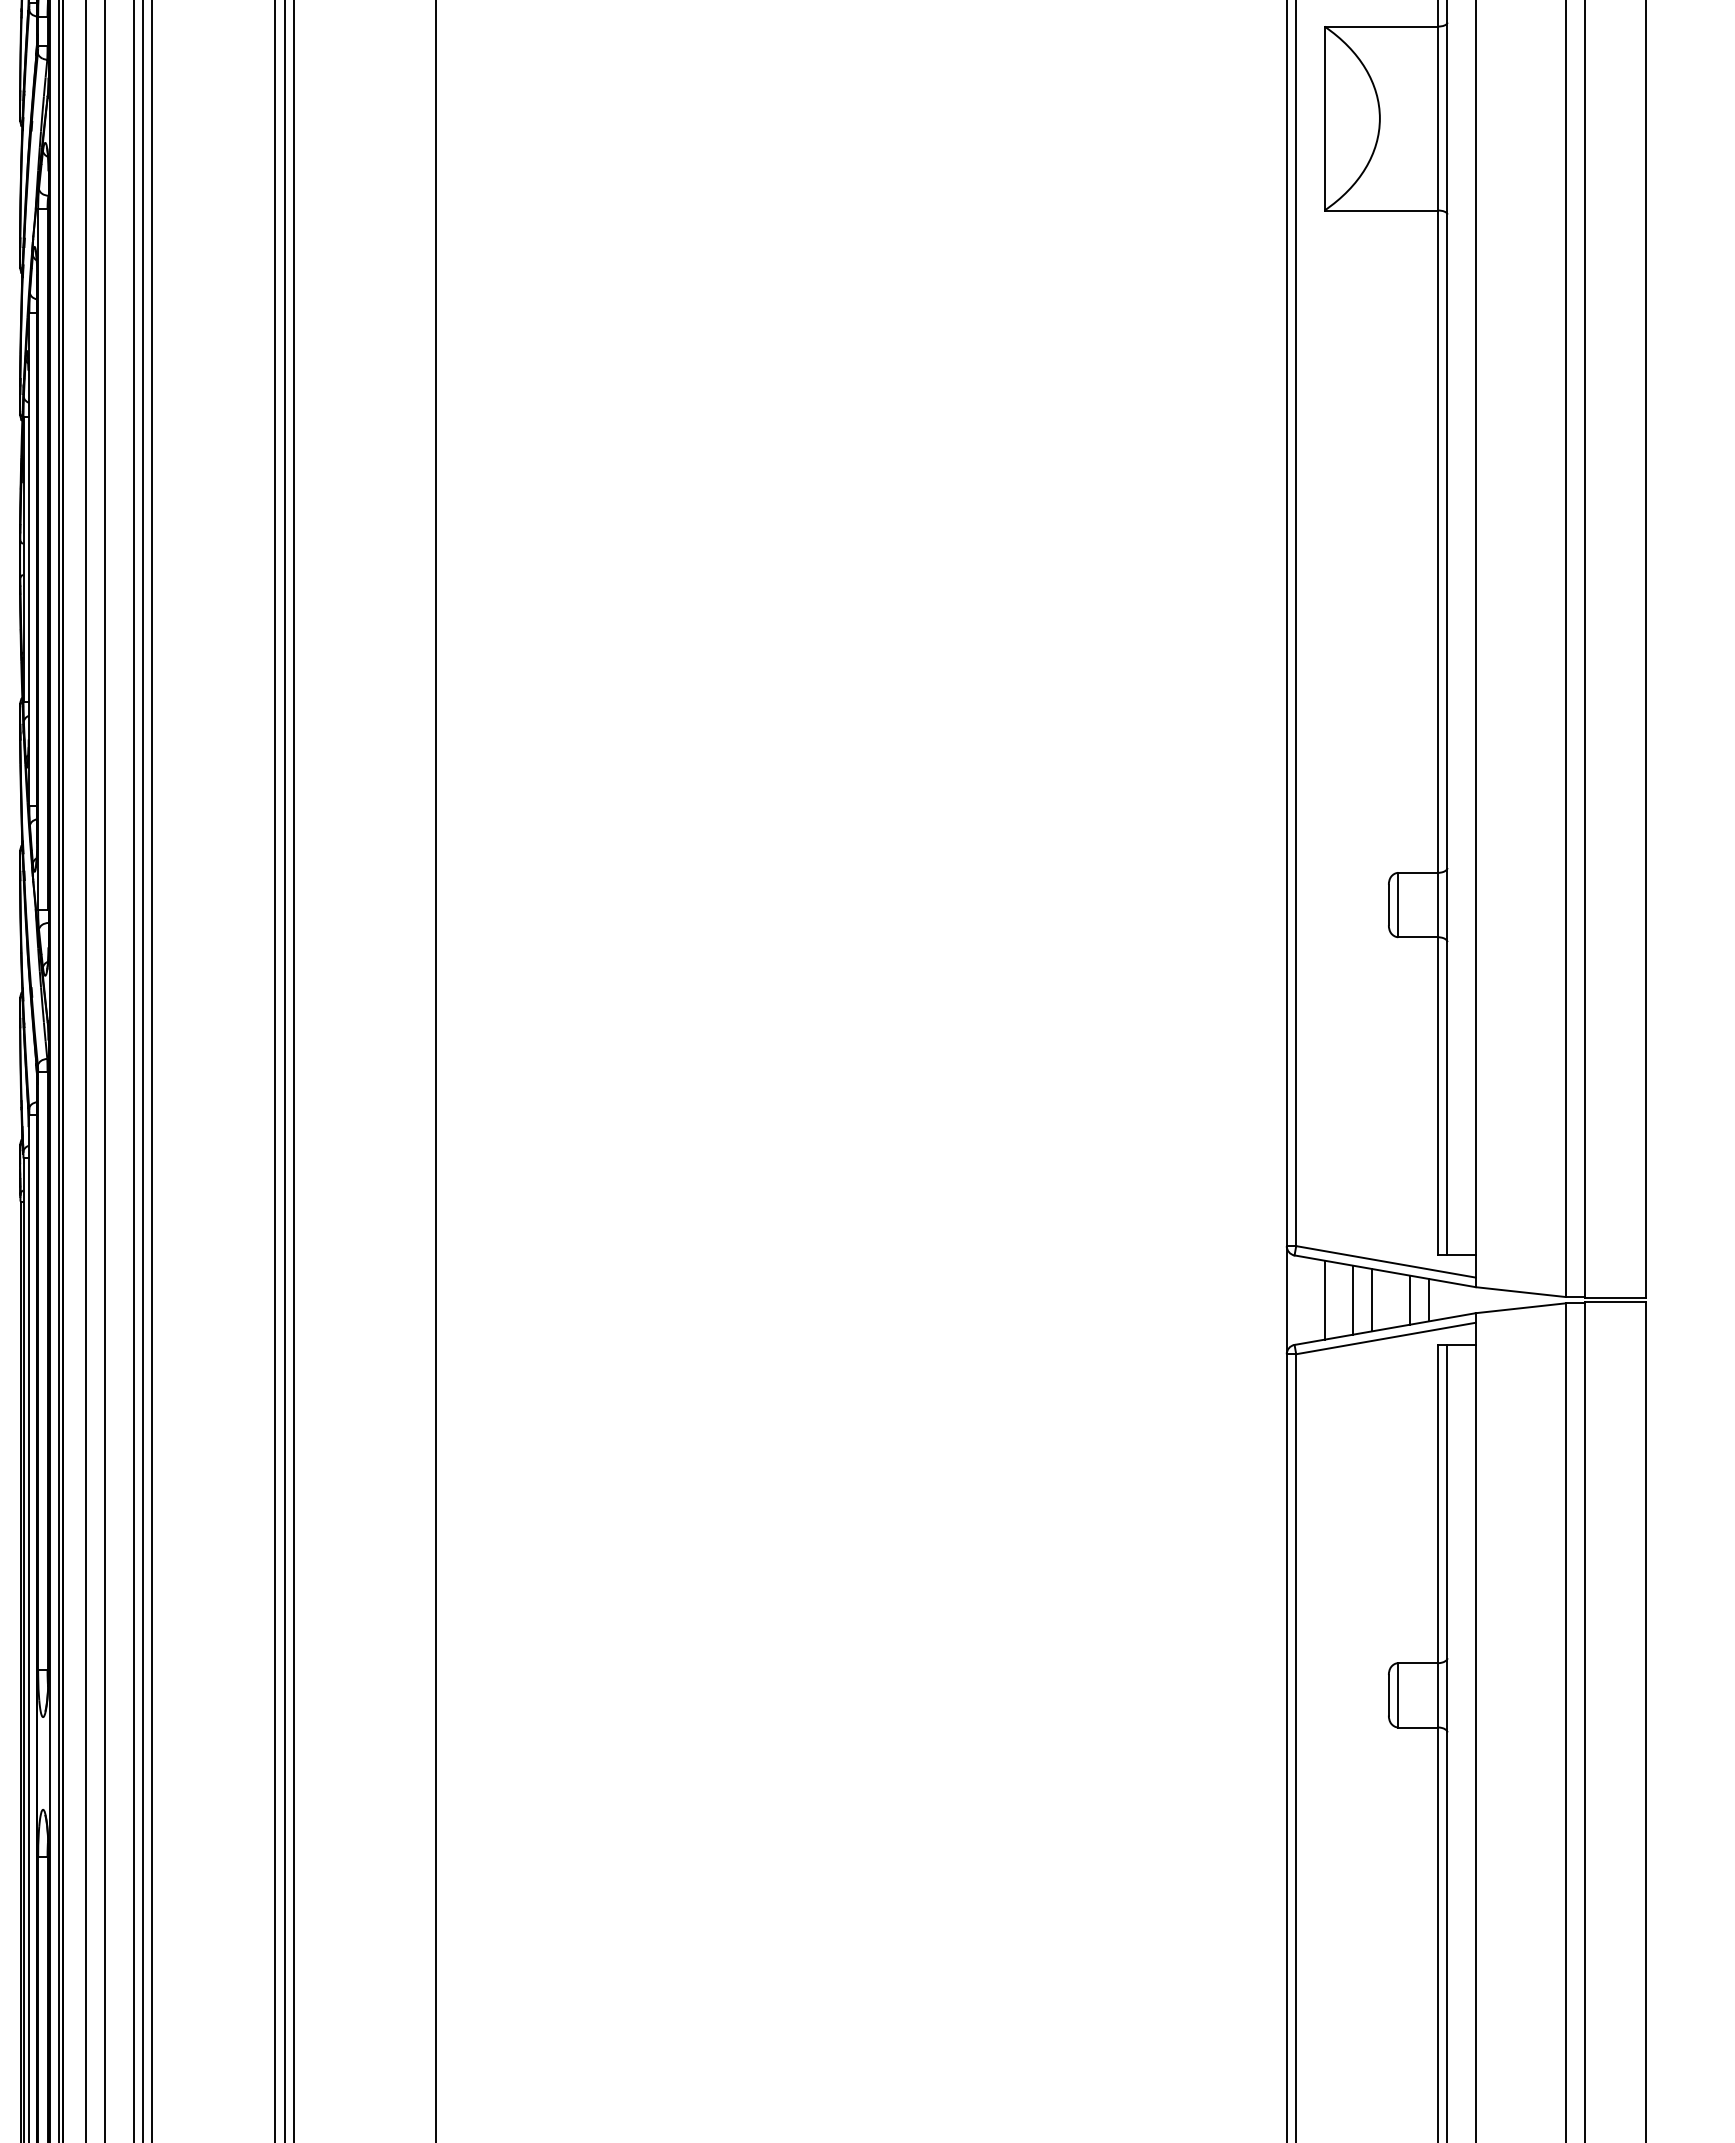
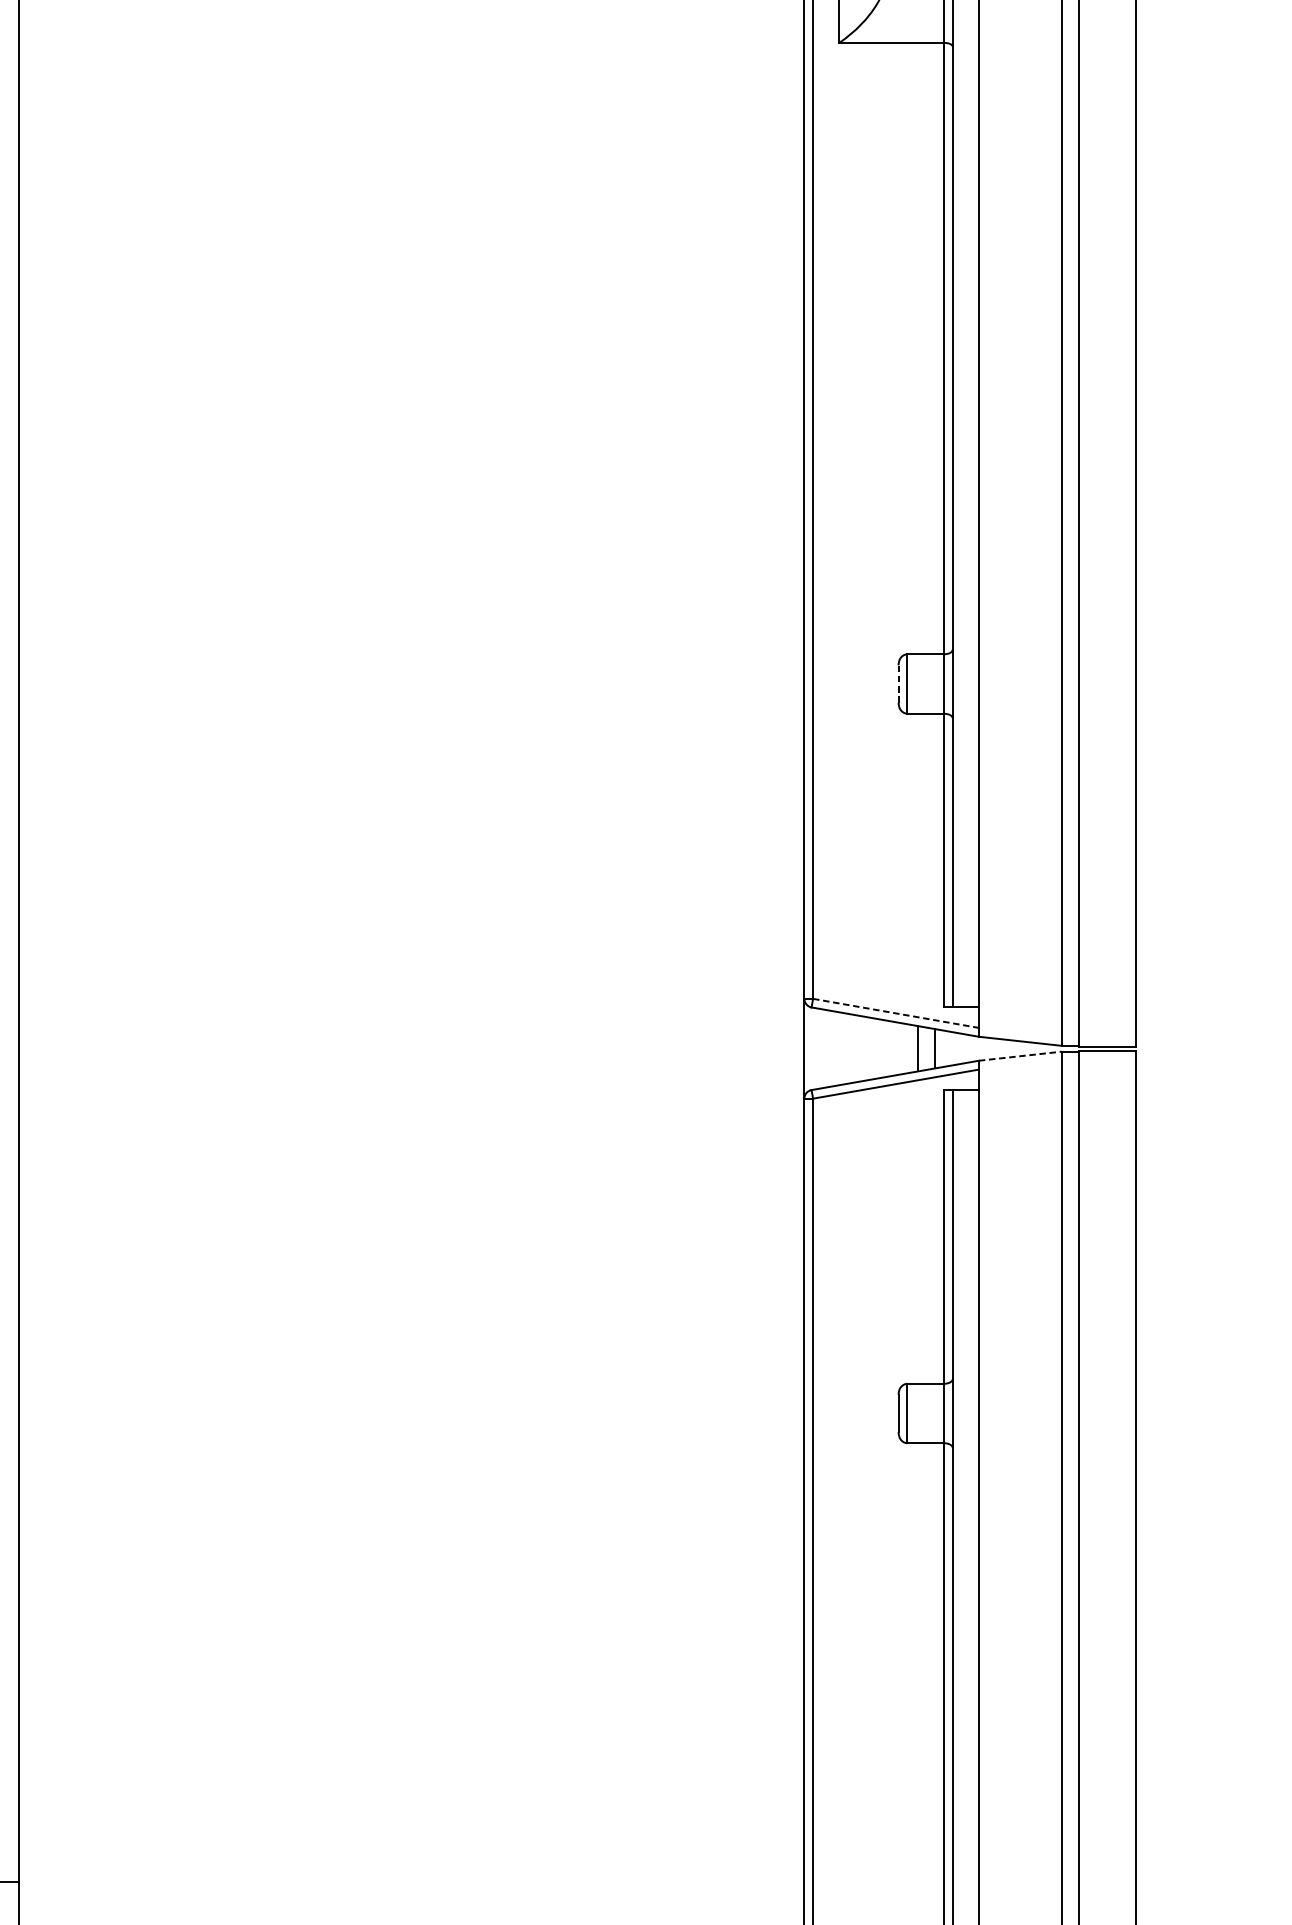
line: (1388, 904) -> (898, 683), solid -> dashed
line: (1386, 1261) -> (896, 1013), solid -> dashed
line: (1324, 1299) -> (839, 1048), removed
line: (1352, 1299) -> (865, 1048), removed
line: (1371, 1299) -> (882, 1048), removed
line: (1521, 1308) -> (1021, 1056), solid -> dashed

